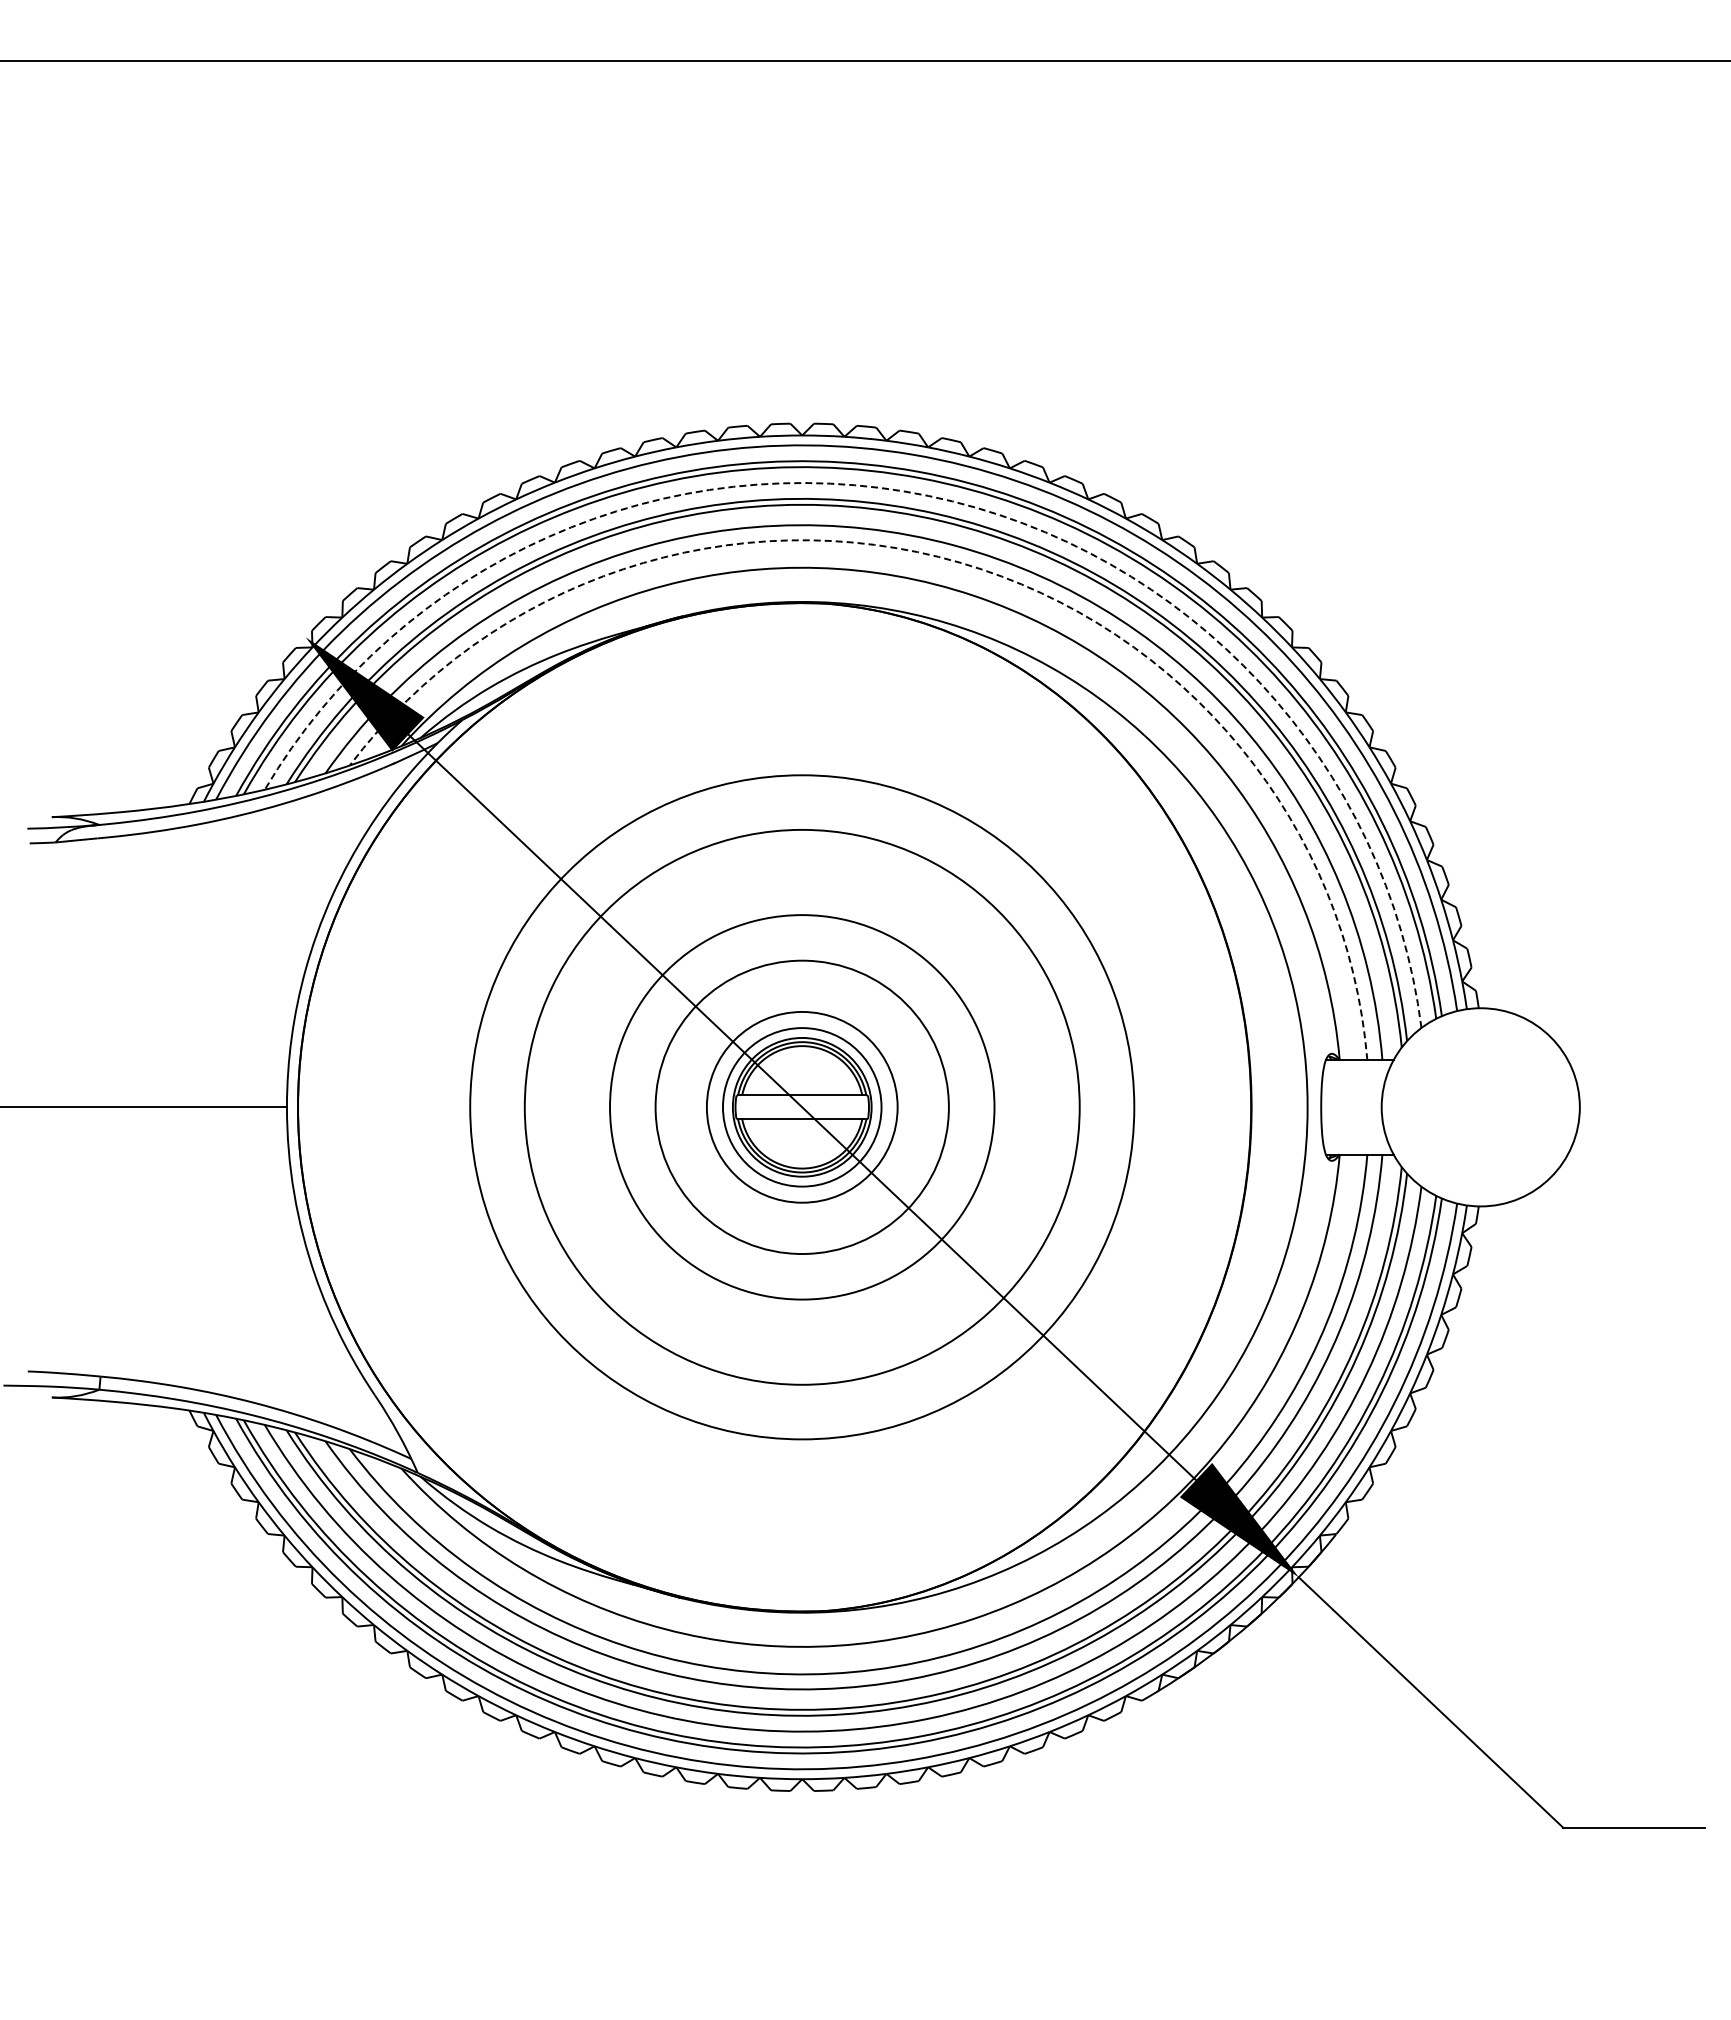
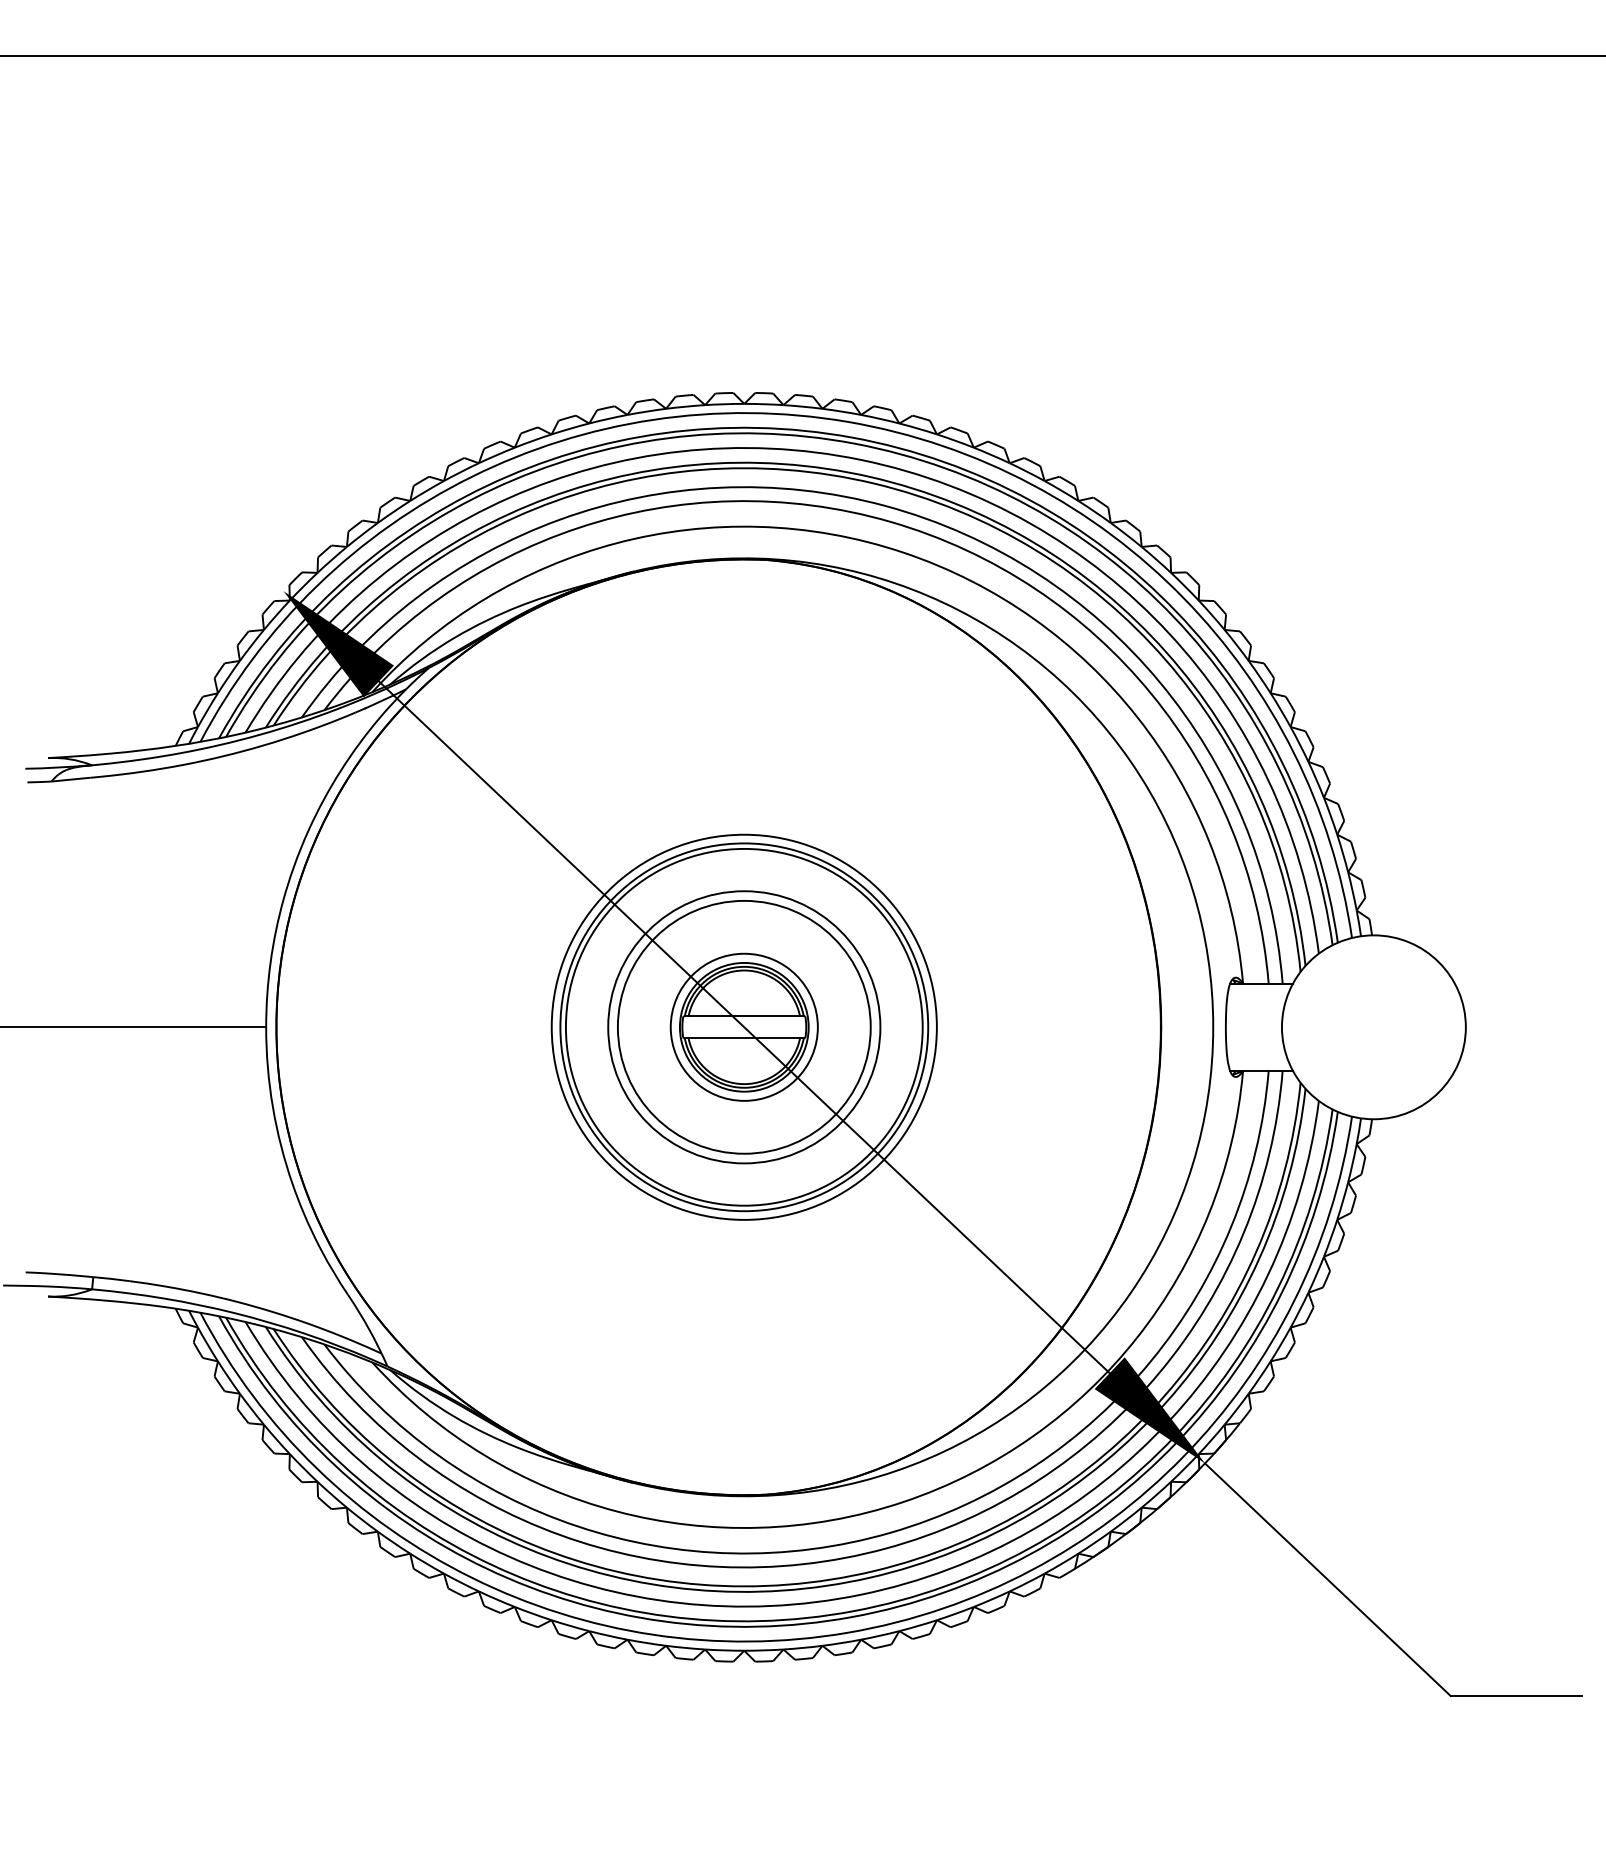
arc: (928, 495) -> (861, 459), dashed -> solid
arc: (959, 562) -> (890, 521), dashed -> solid
circle: (801, 1106) -> (743, 1026), size x0.62
circle: (802, 1107) -> (744, 1027), size x0.71
circle: (802, 1107) -> (744, 1027), size x1.43

